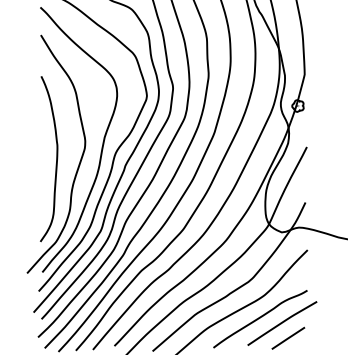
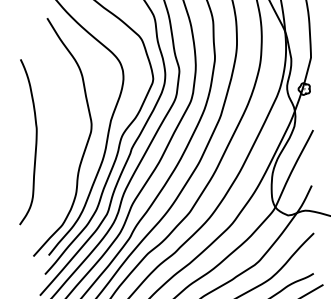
curve: (56, 159) -> (35, 142), moved

